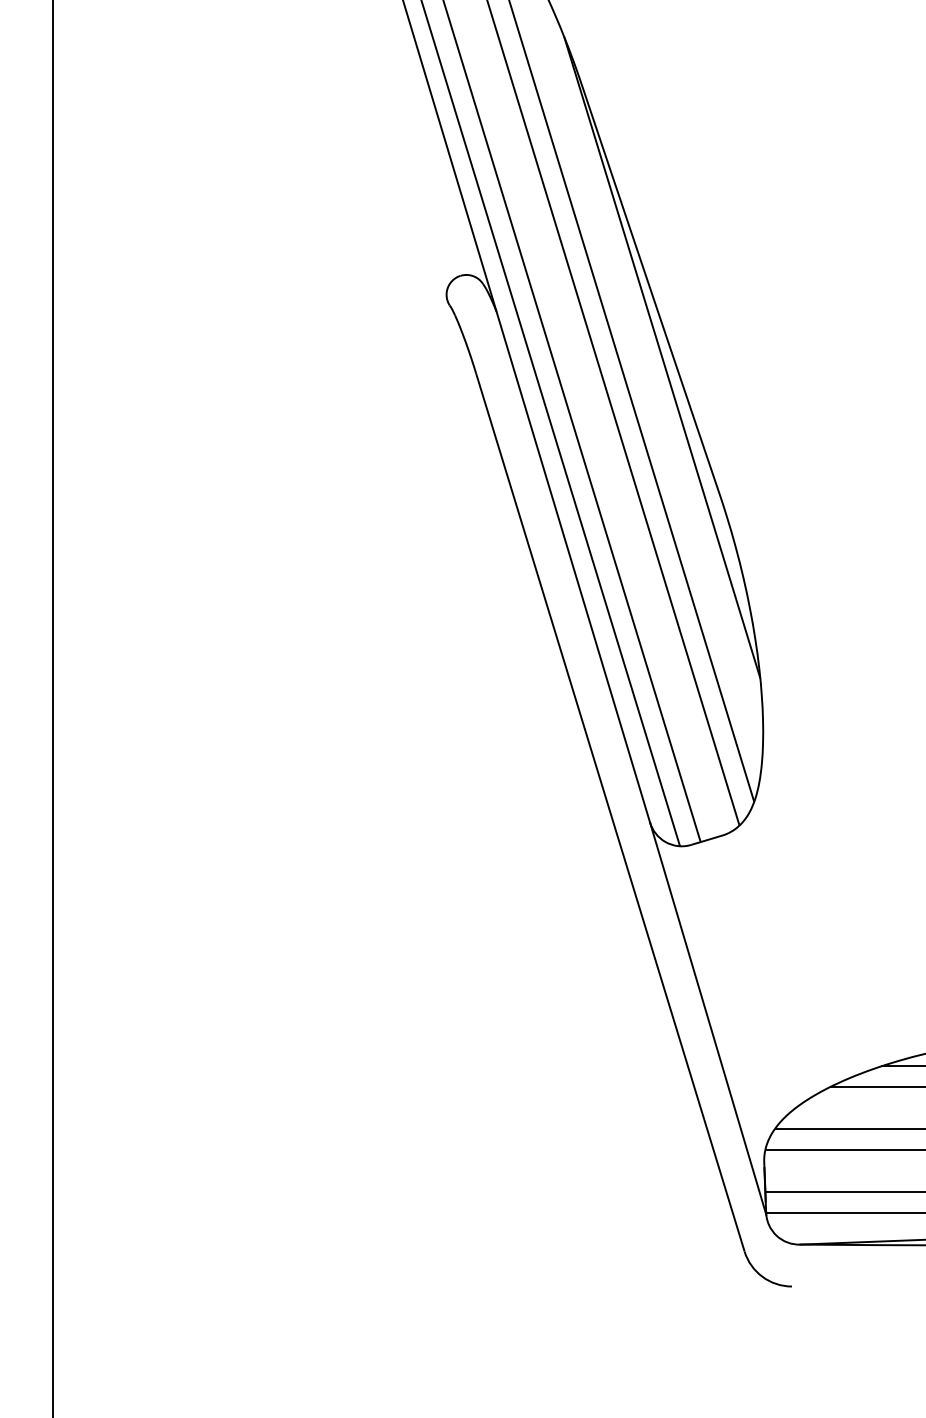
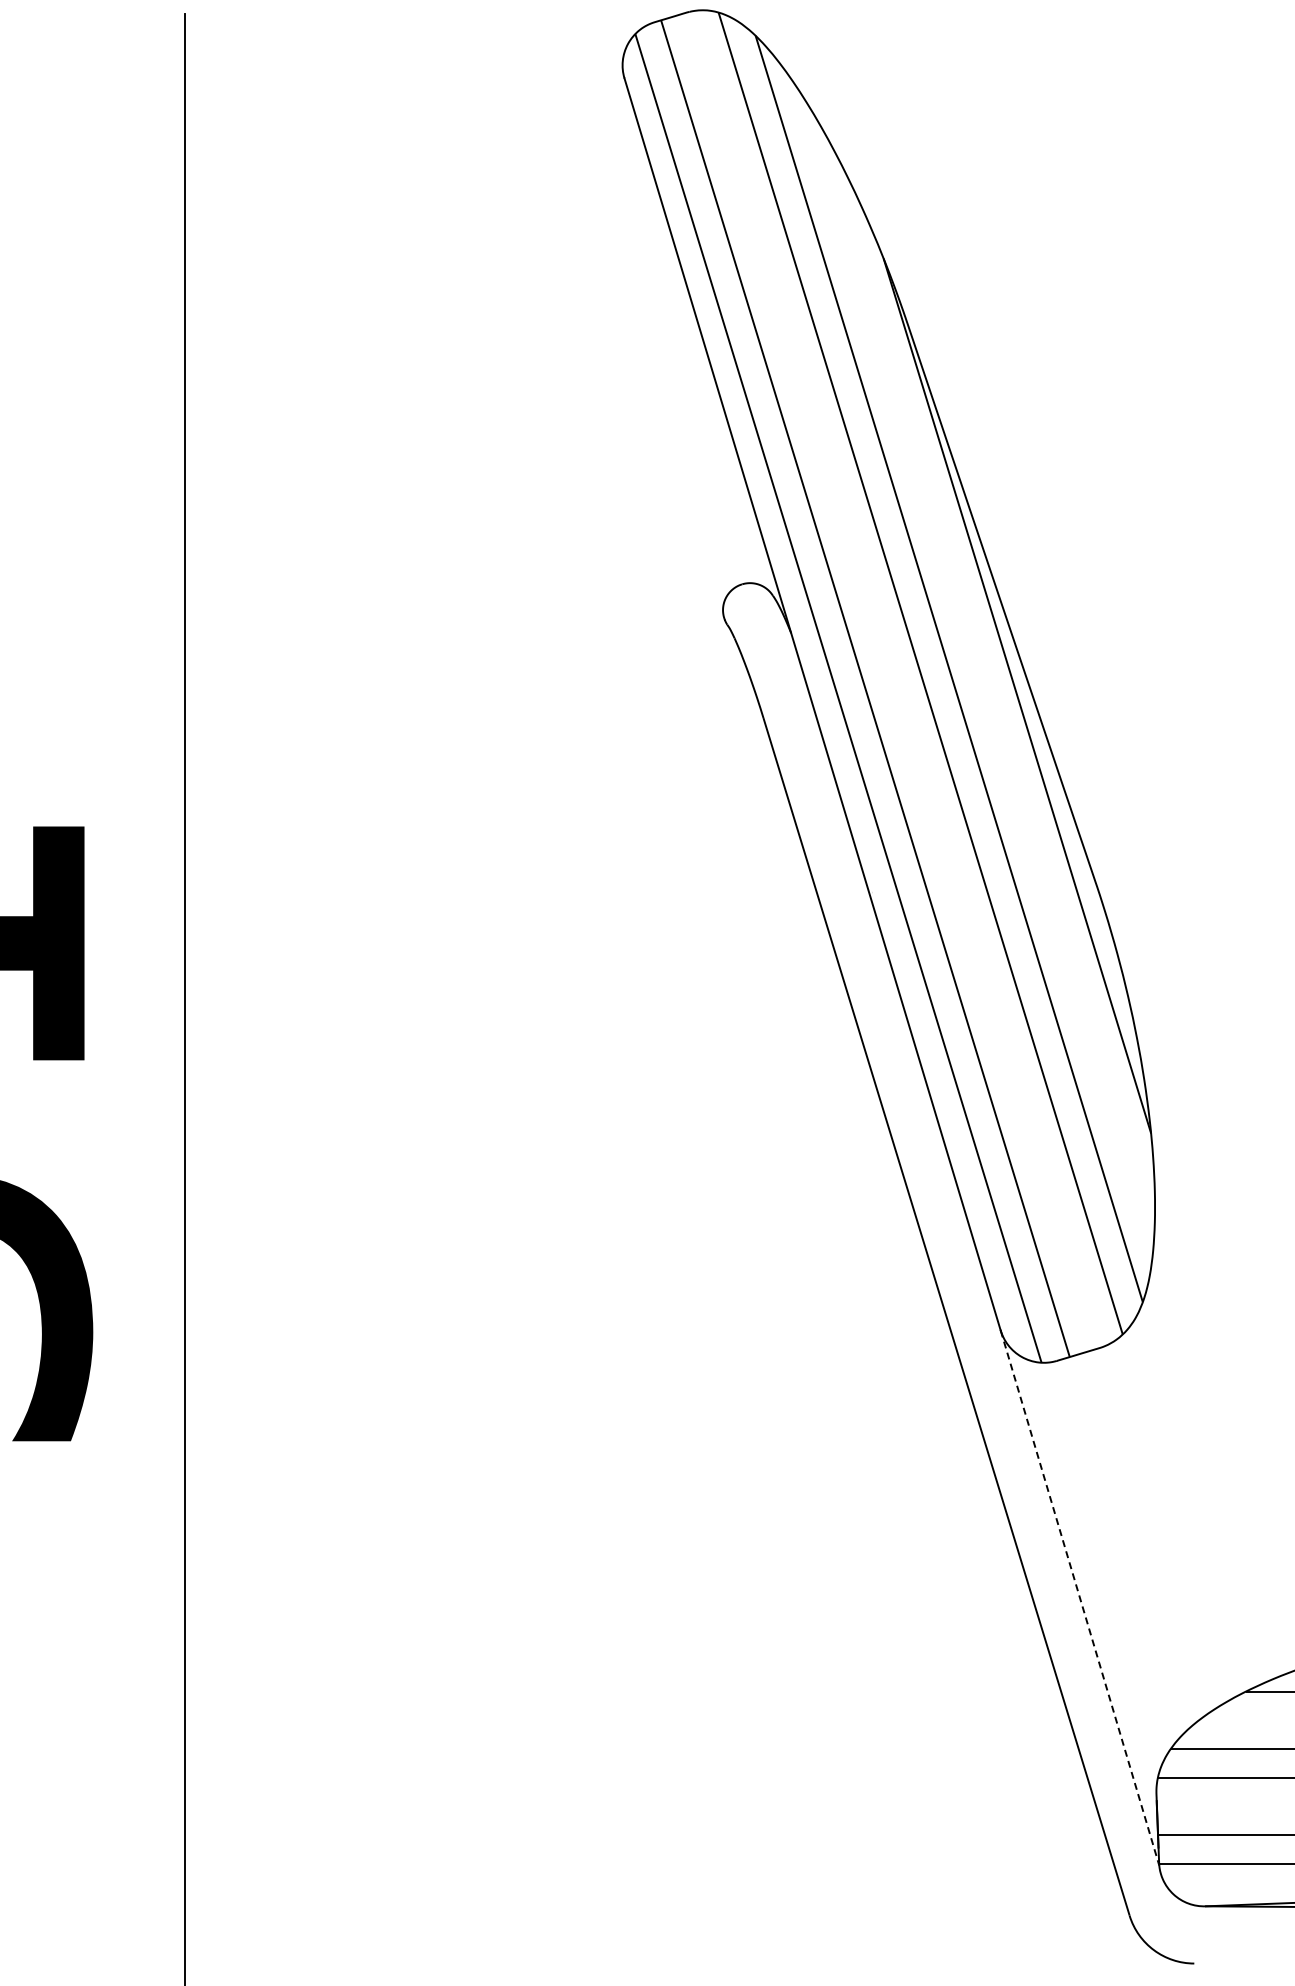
line: (708, 1019) -> (1080, 1598), solid -> dashed

